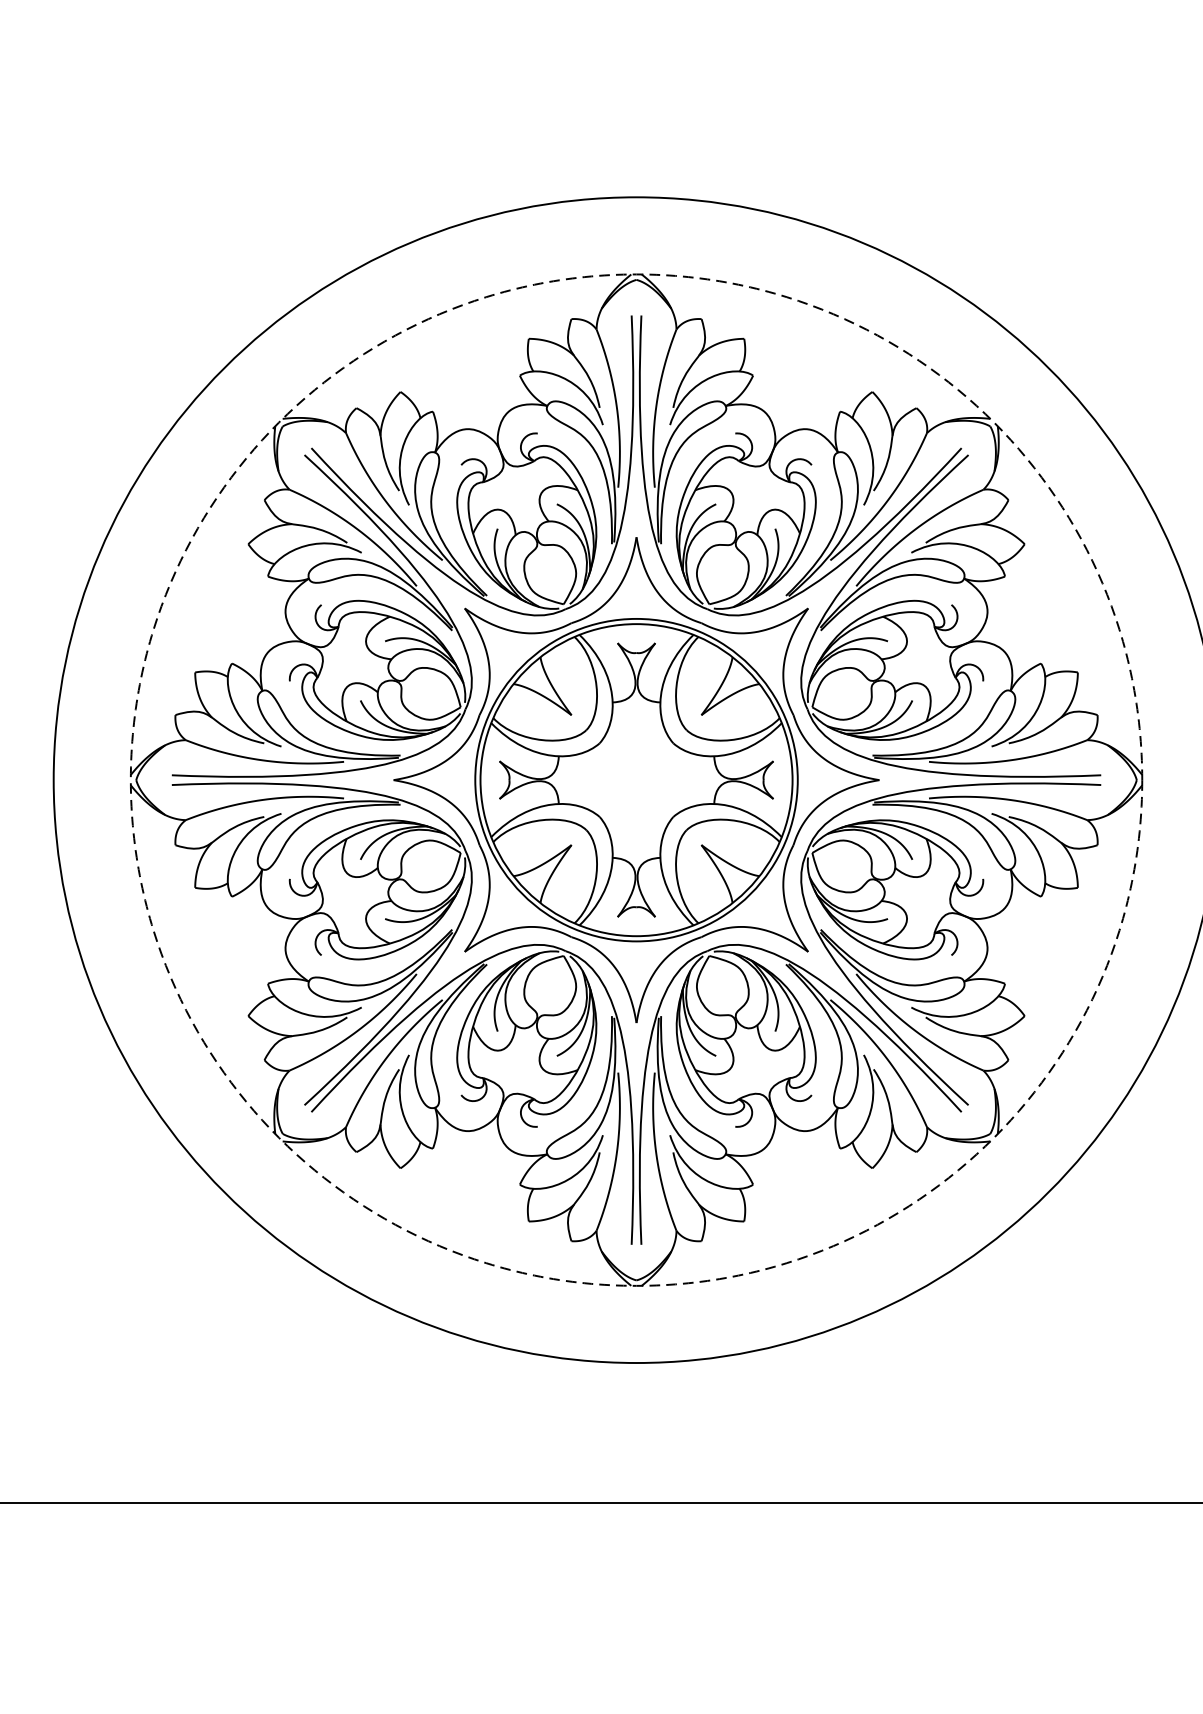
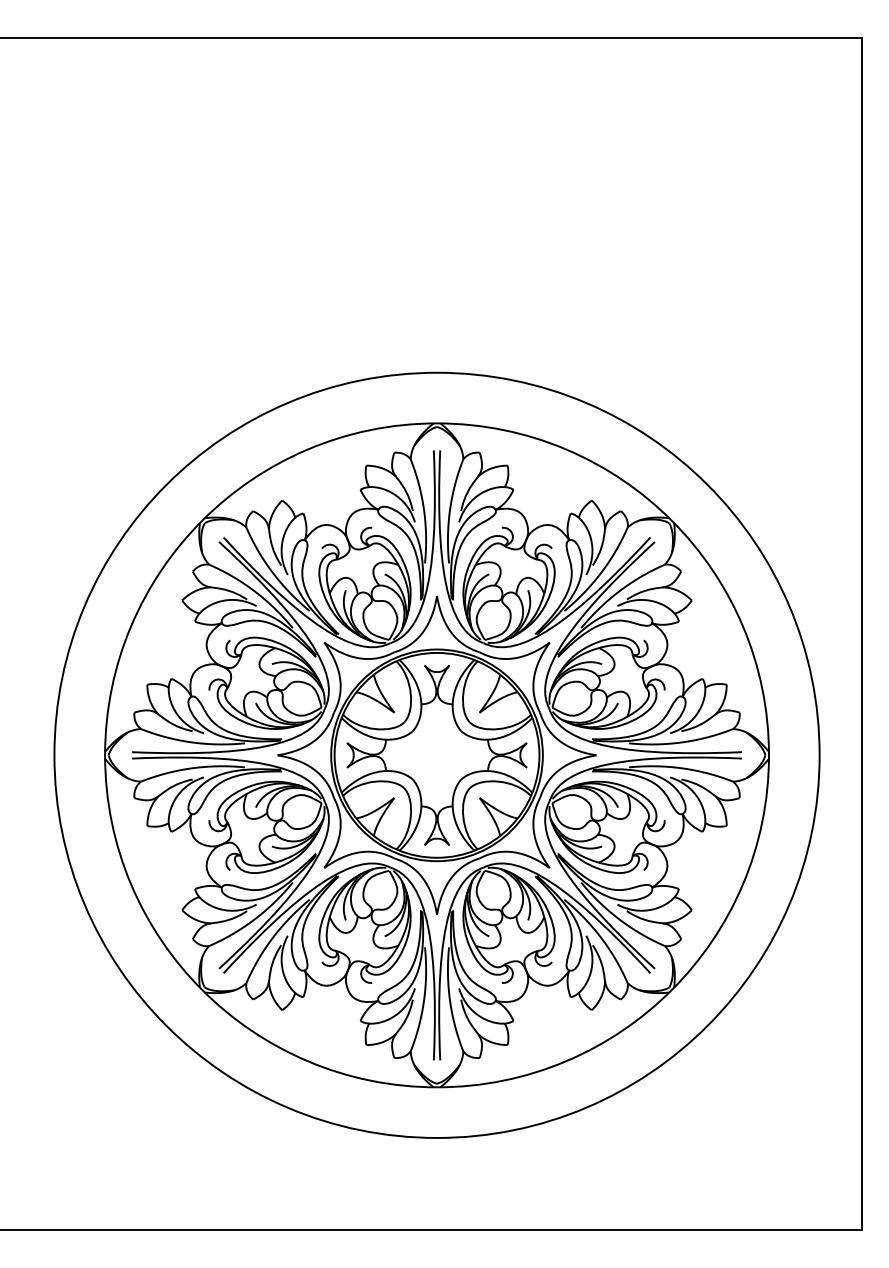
circle: (637, 780) -> (437, 755), dashed -> solid

